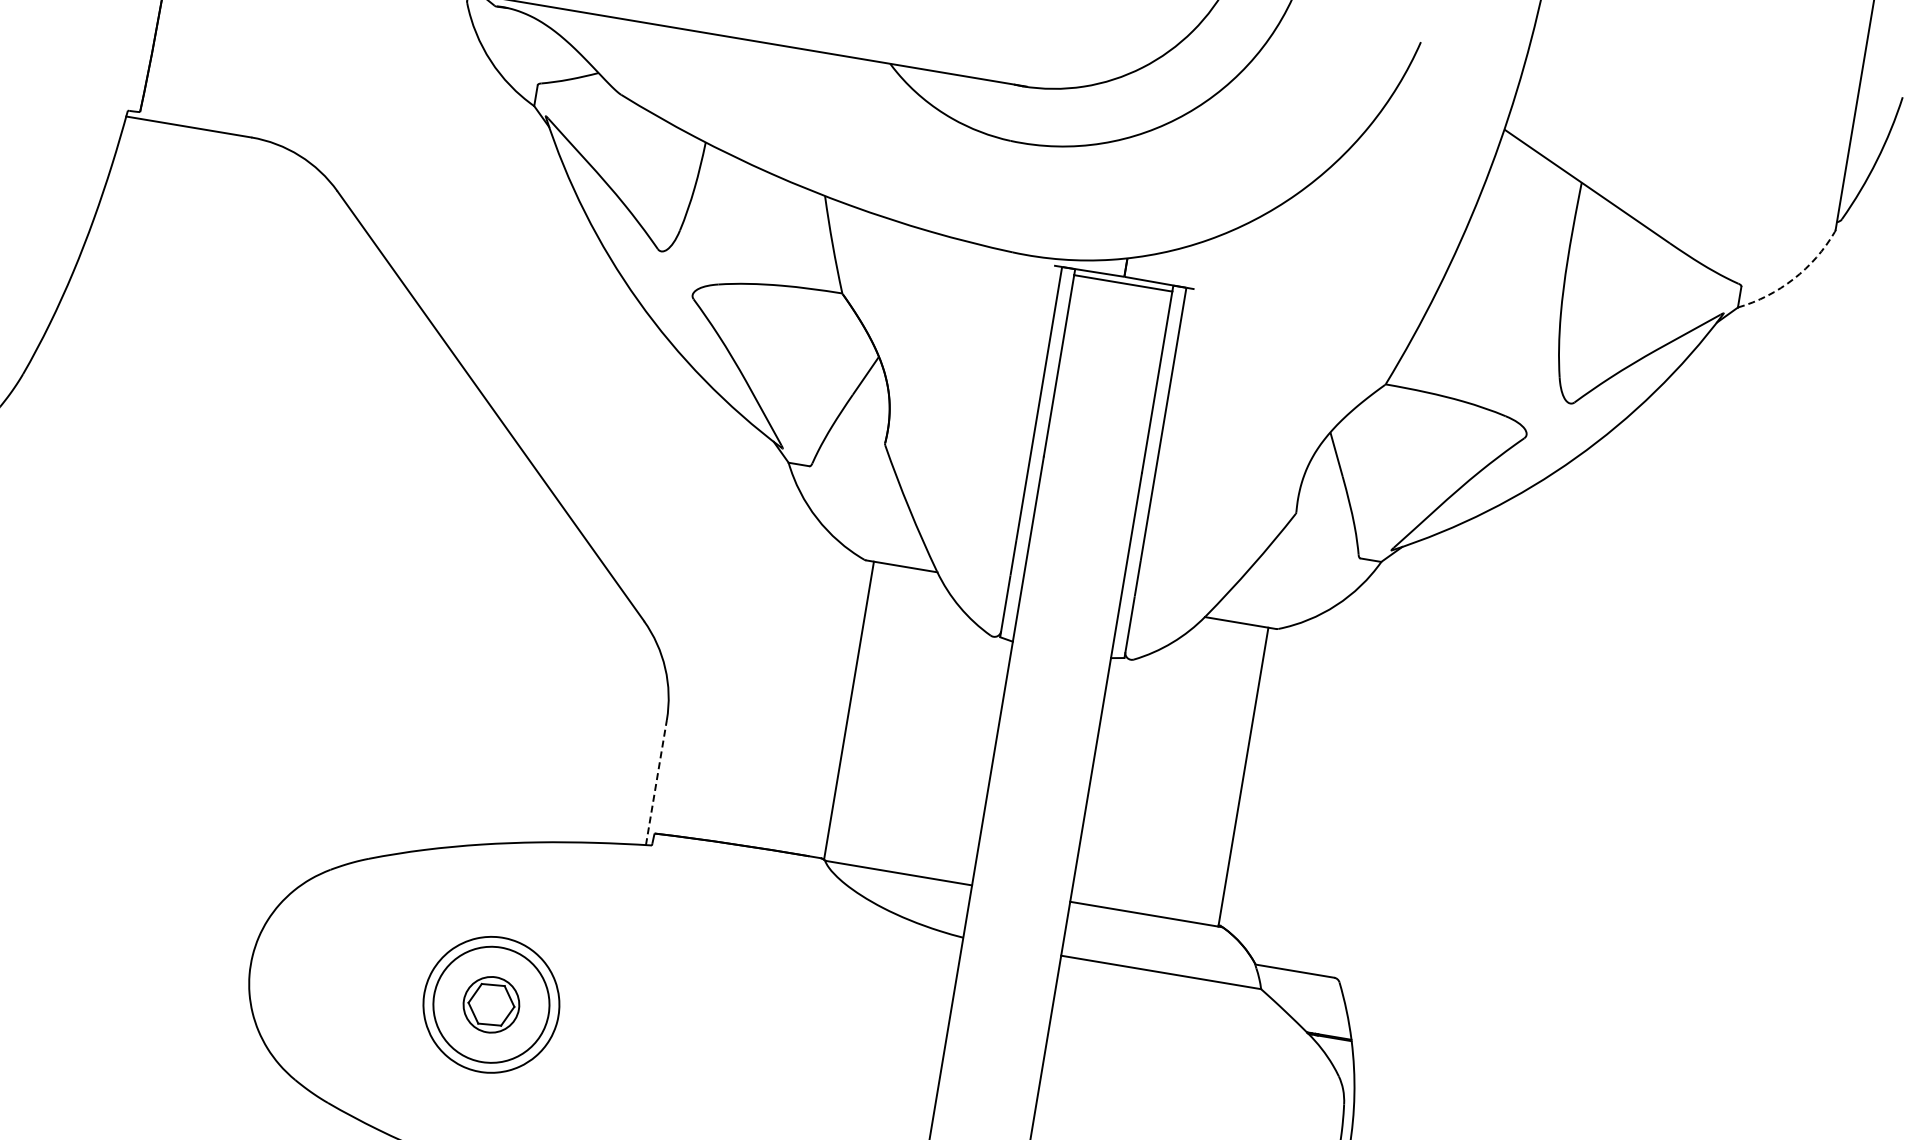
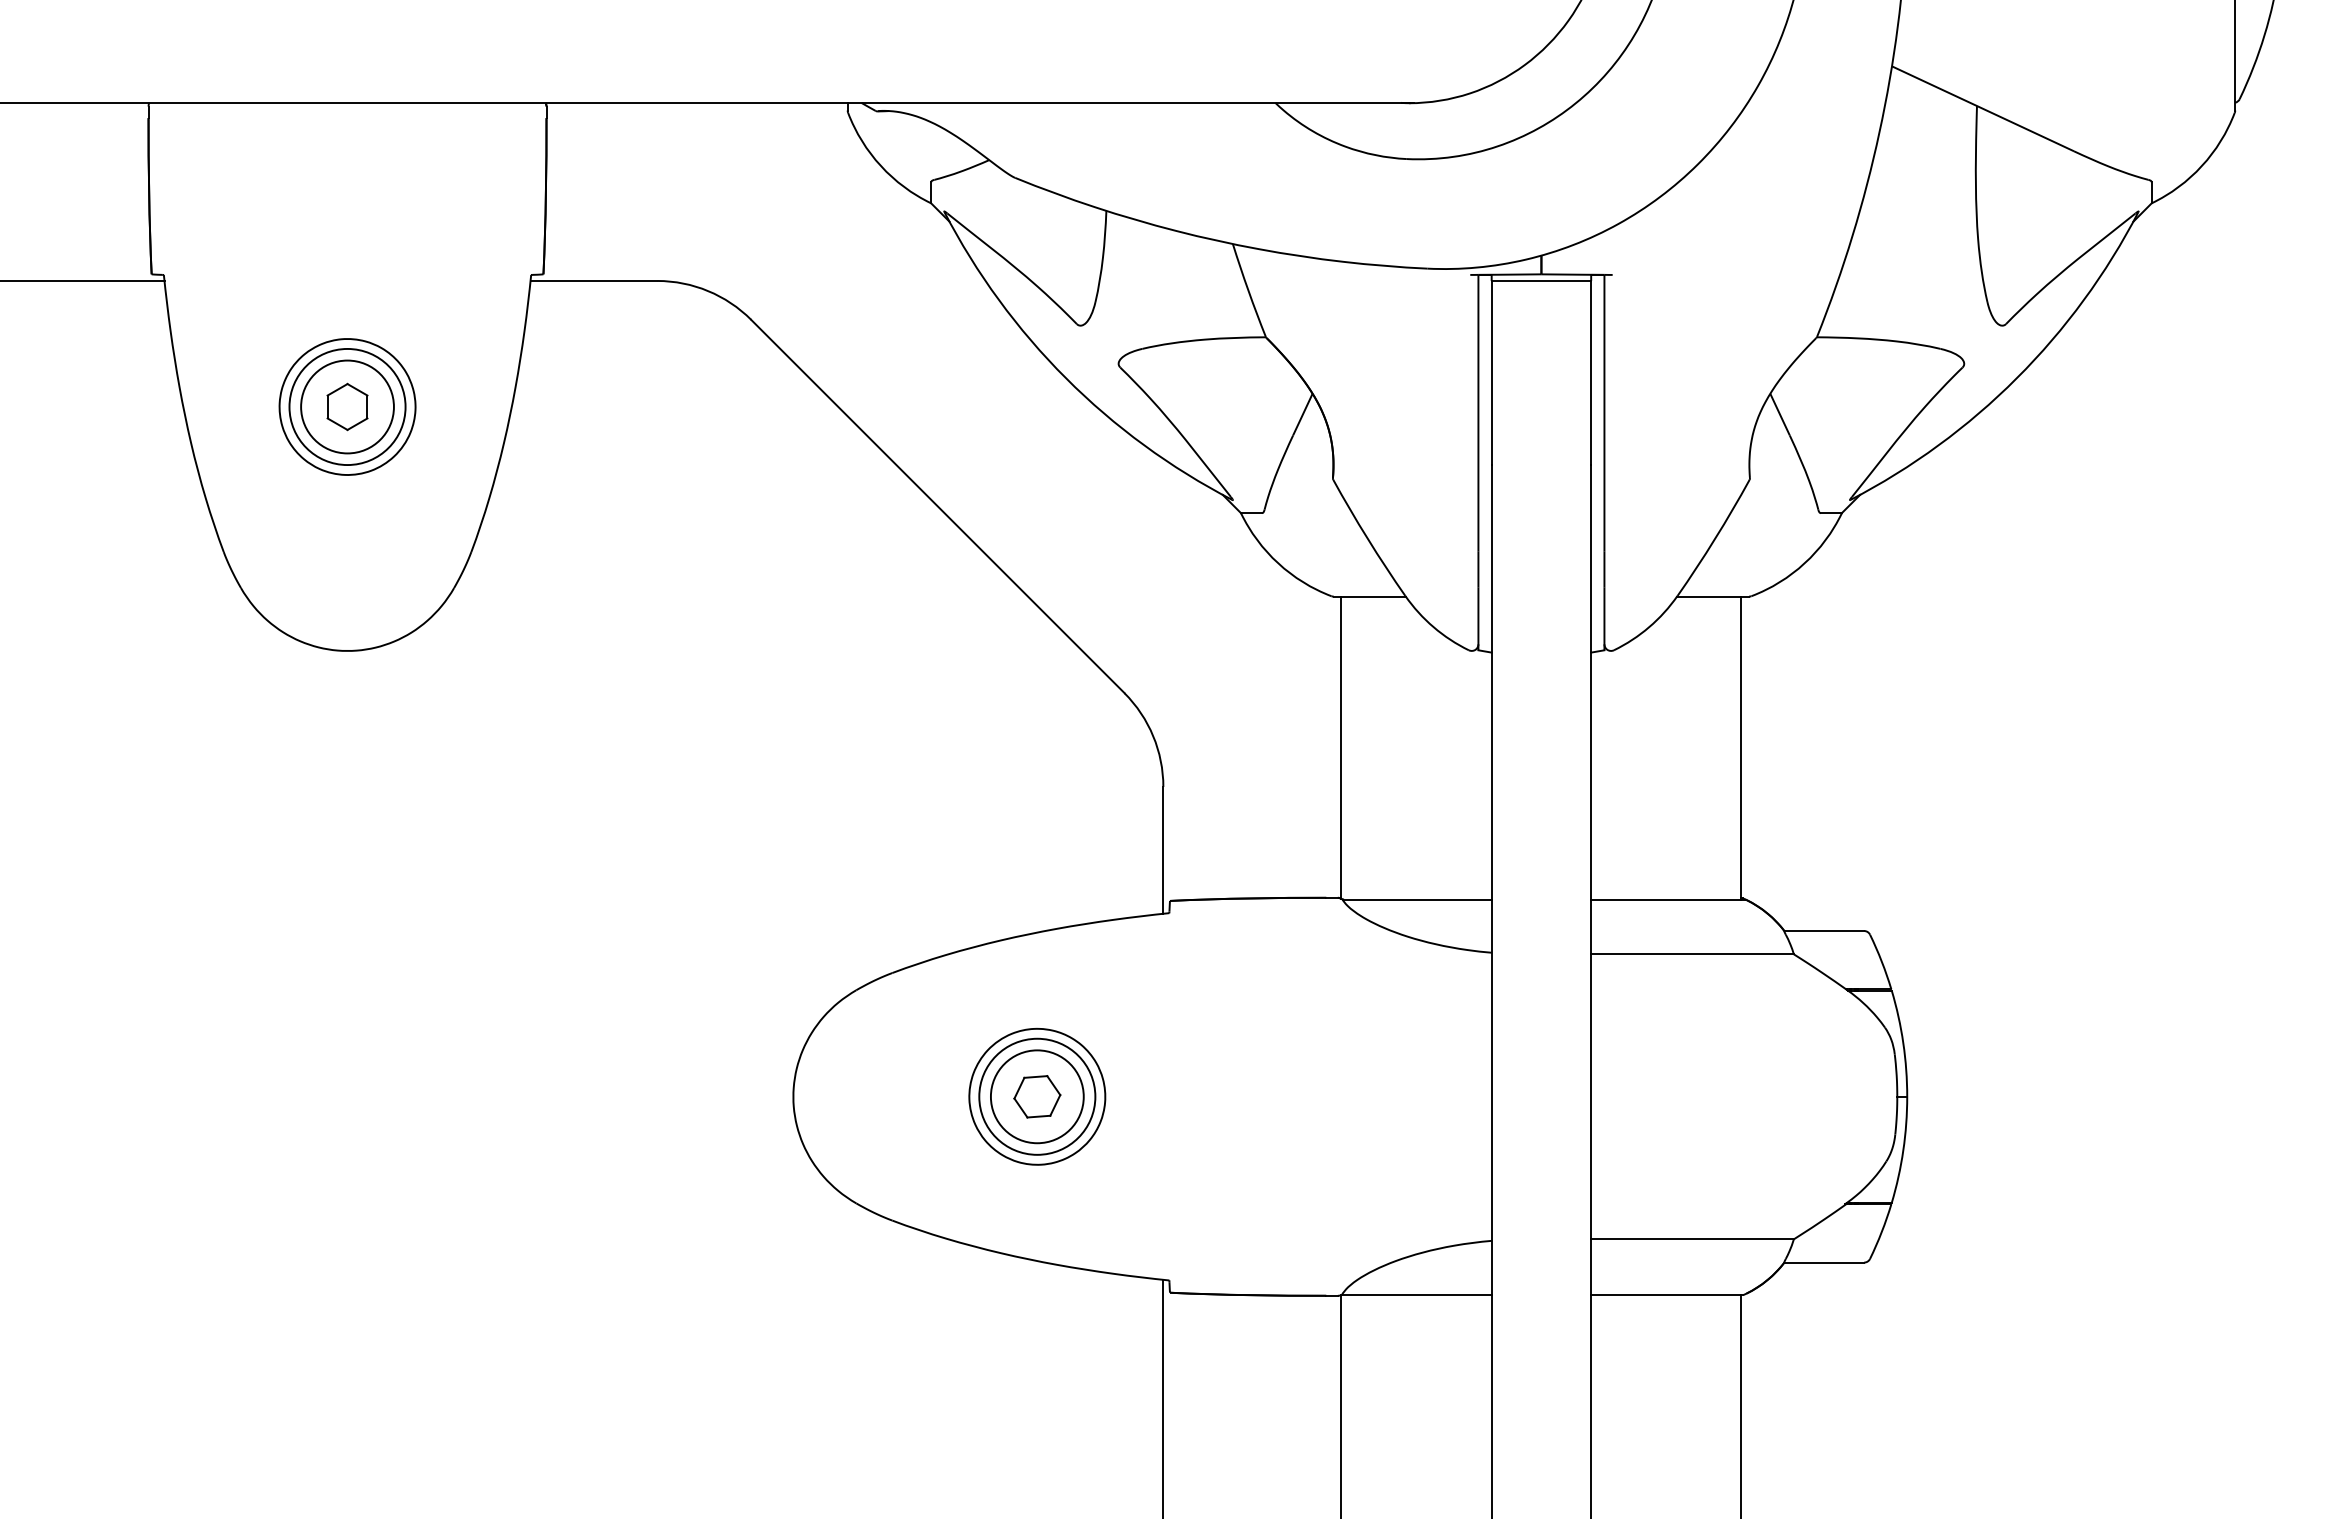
arc: (1793, 279) -> (2201, 166), dashed -> solid
line: (656, 781) -> (1163, 849), dashed -> solid
circle: (490, 1004) -> (1036, 1096), size x1.67

